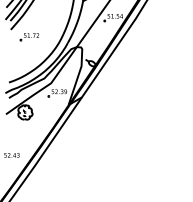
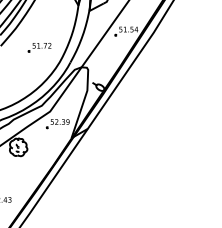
part: (29, 37) -> (39, 48), moved

